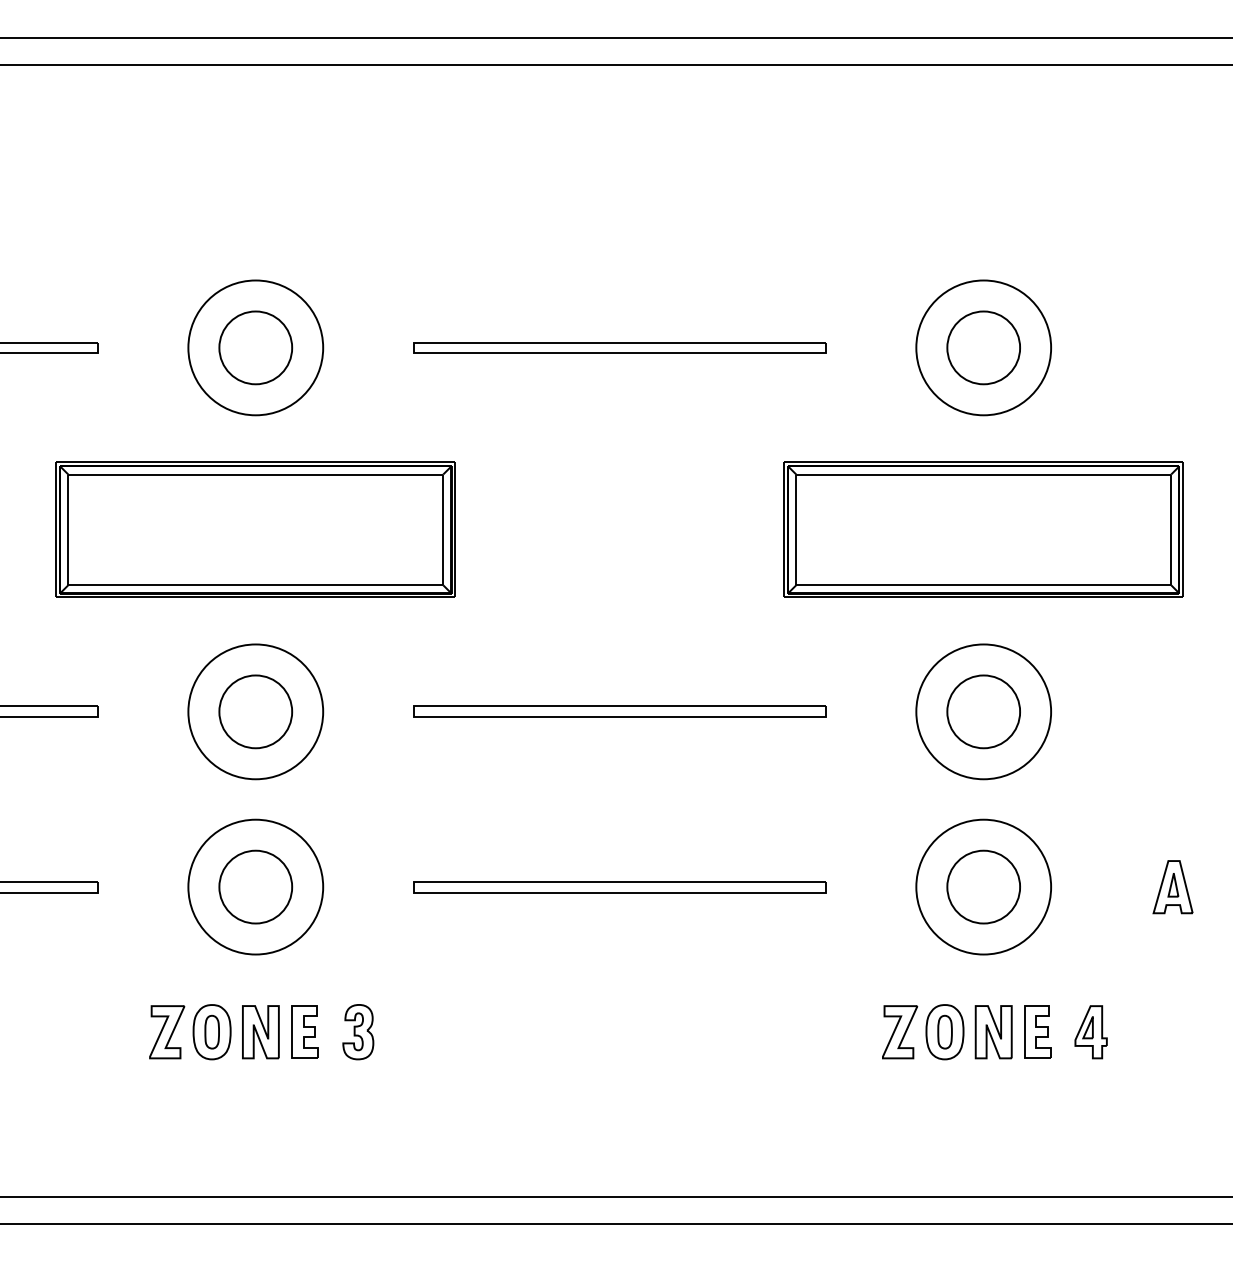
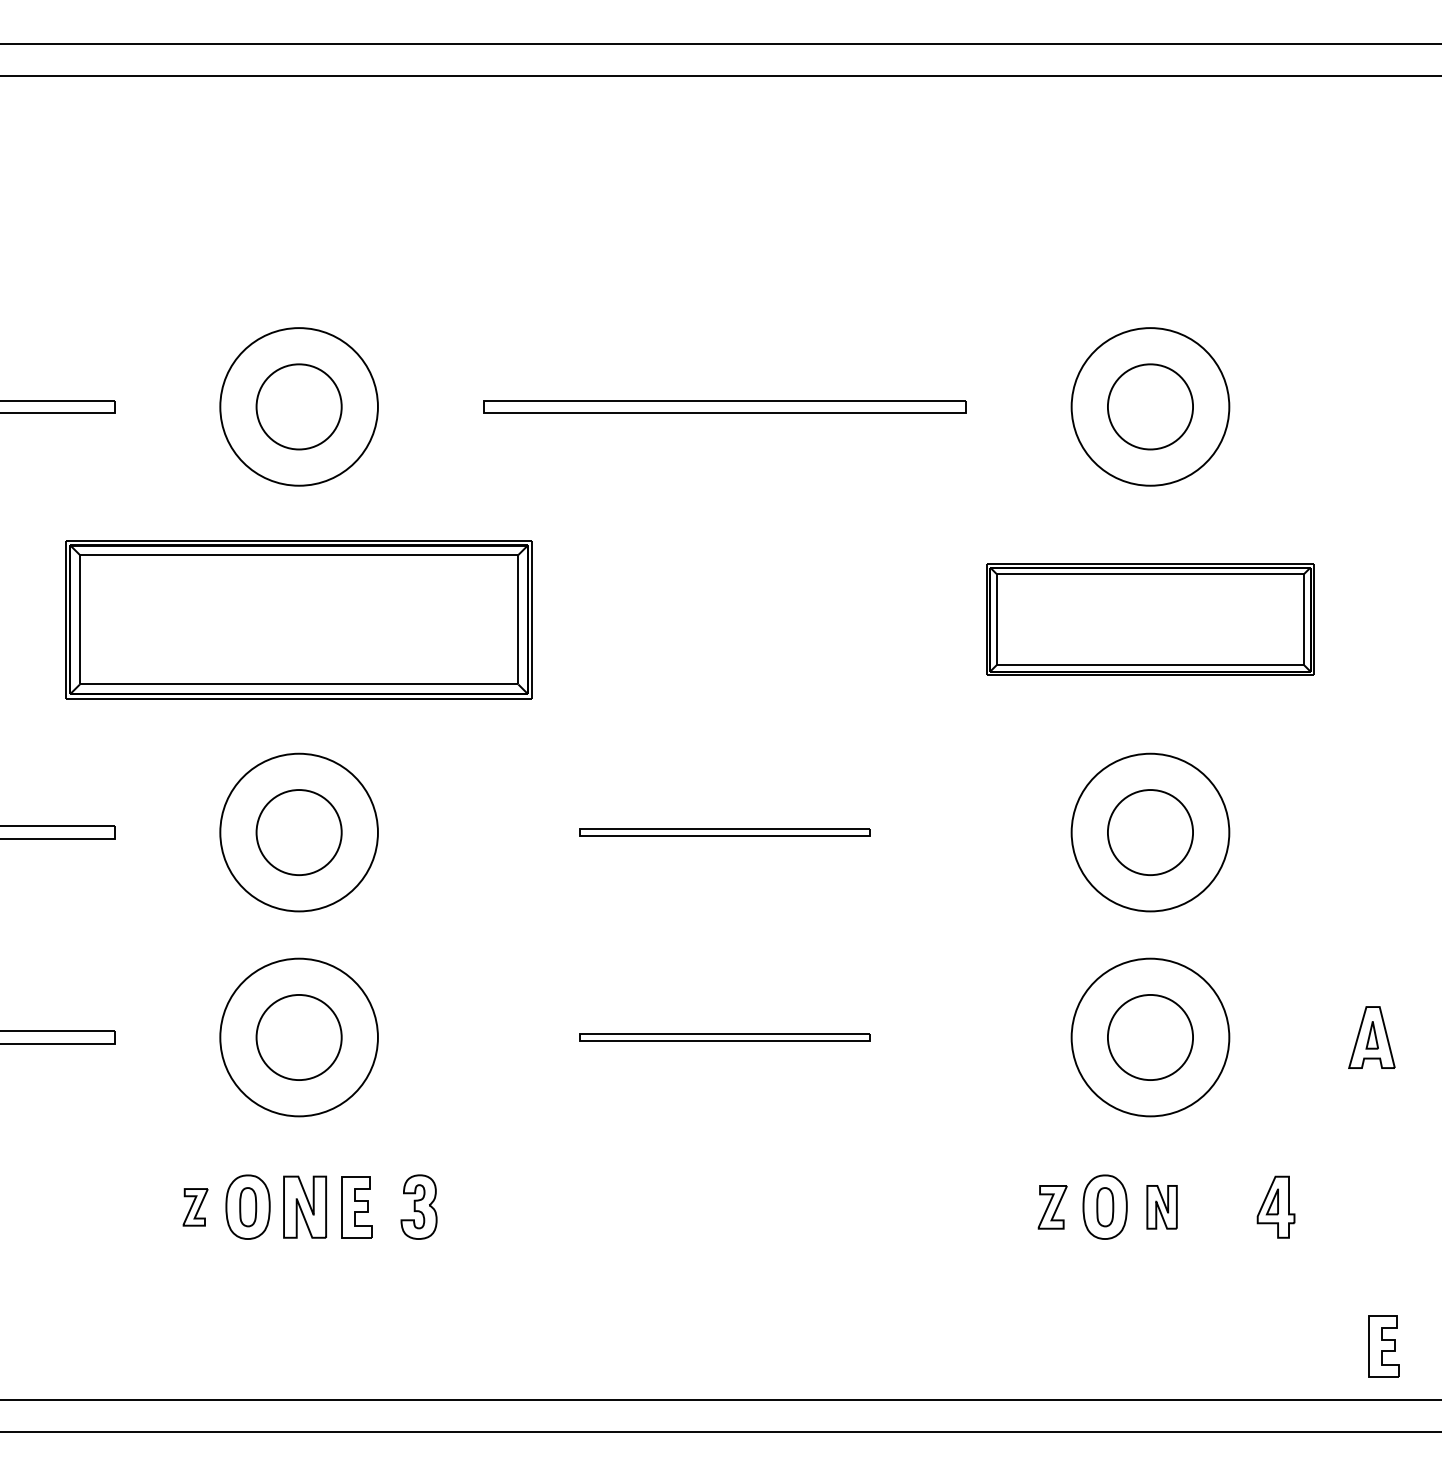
part: (983, 529) -> (1150, 619), size x0.7
part: (619, 711) -> (724, 832), size x0.6
part: (619, 887) -> (724, 1037), size x0.6
part: (1037, 1031) -> (1382, 1345), moved
part: (167, 1032) -> (195, 1207), size x0.6
part: (900, 1032) -> (1053, 1207), size x0.7
part: (993, 1032) -> (1161, 1207), size x0.7

